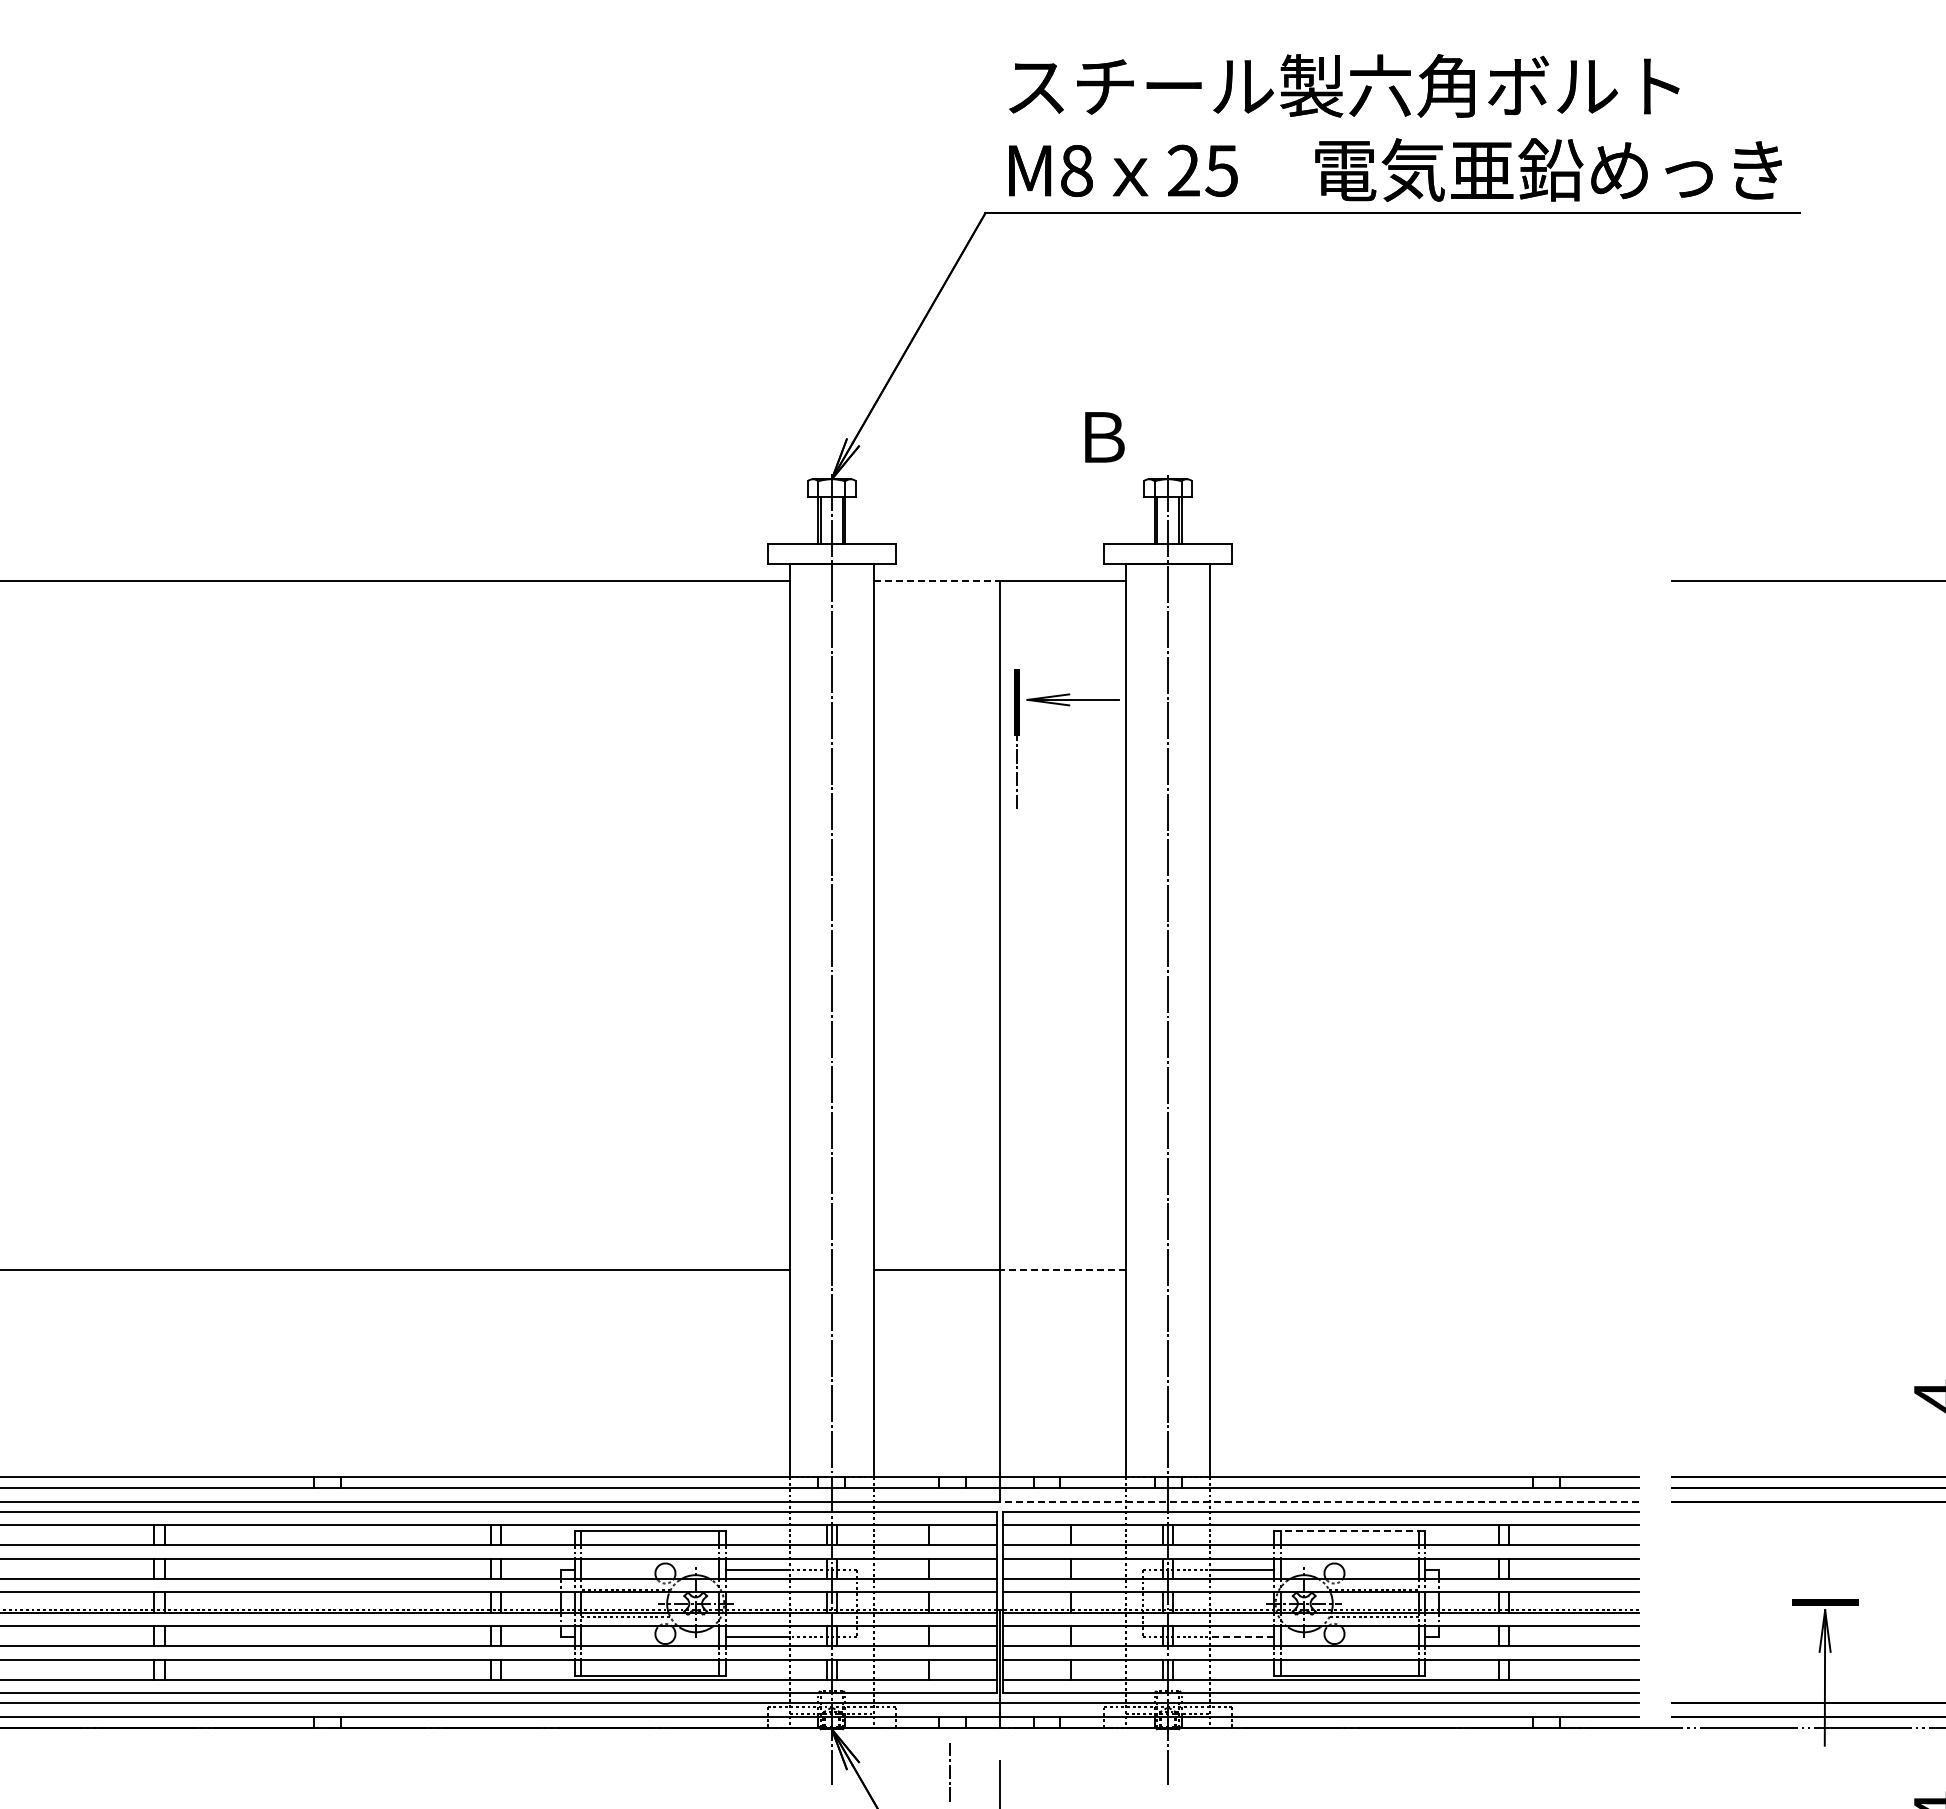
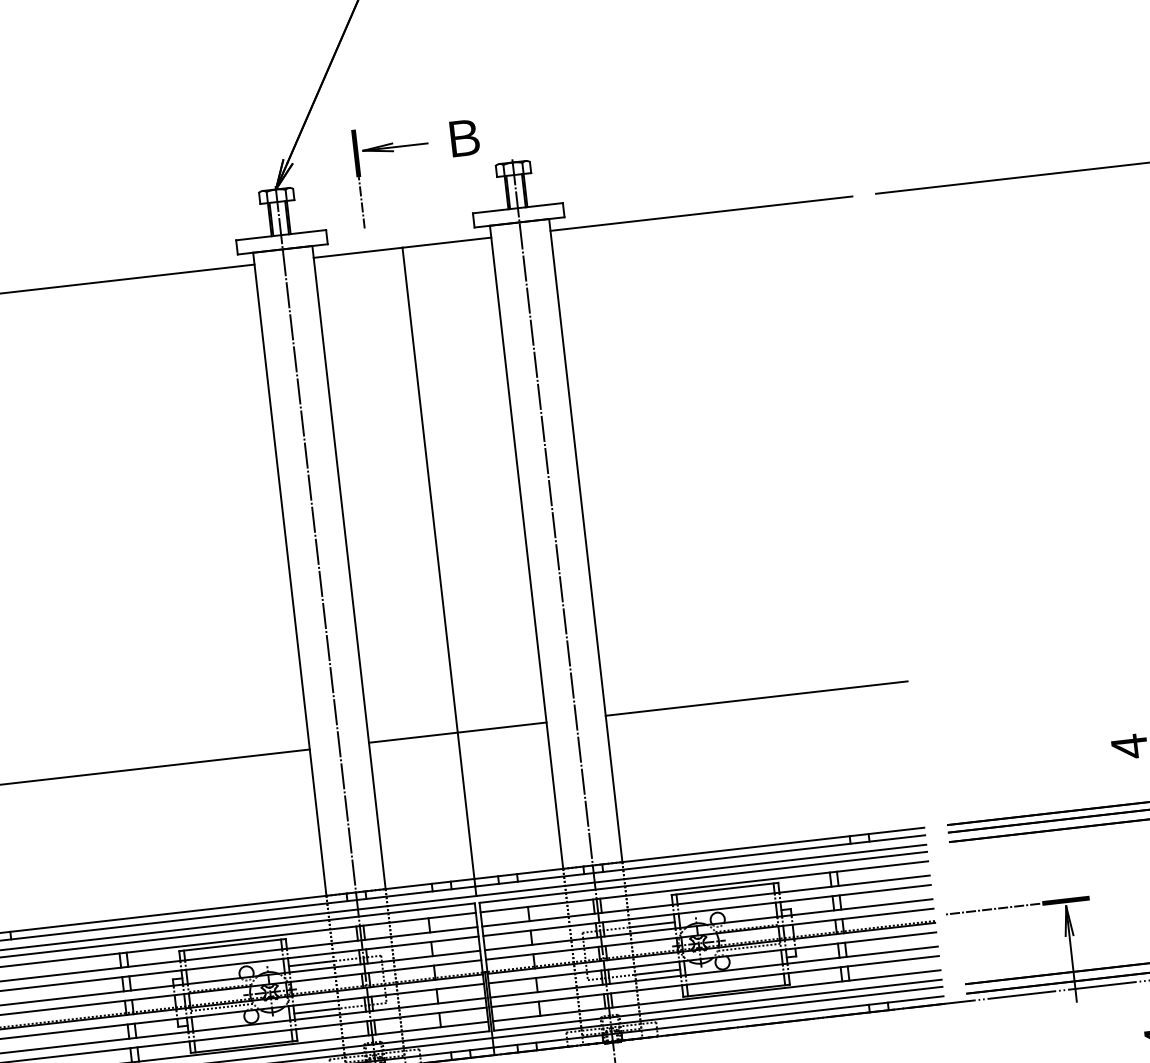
line: (937, 581) -> (358, 253), dashed -> solid
line: (1424, 581) -> (701, 213), added
part: (1068, 706) -> (392, 152), moved
line: (1062, 1269) -> (501, 727), dashed -> solid
line: (1424, 1269) -> (756, 698), added
line: (1318, 1501) -> (700, 870), dashed -> solid
line: (1349, 1531) -> (724, 889), dashed -> solid
line: (1721, 1602) -> (992, 909), added
line: (1242, 1637) -> (658, 972), dashed -> solid

